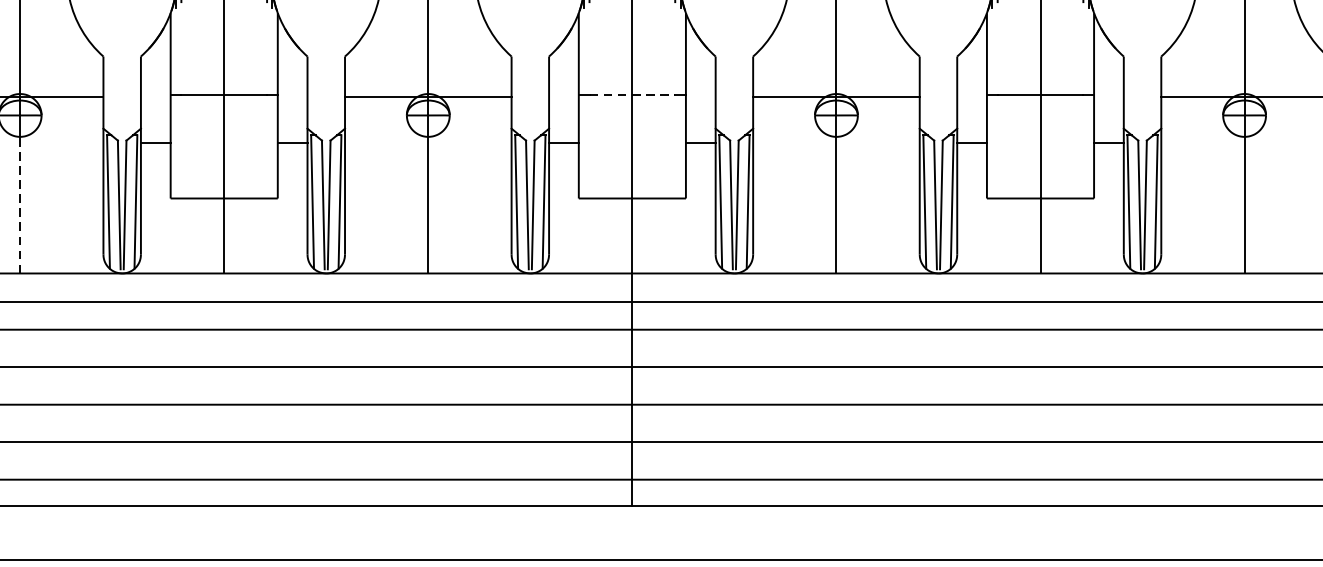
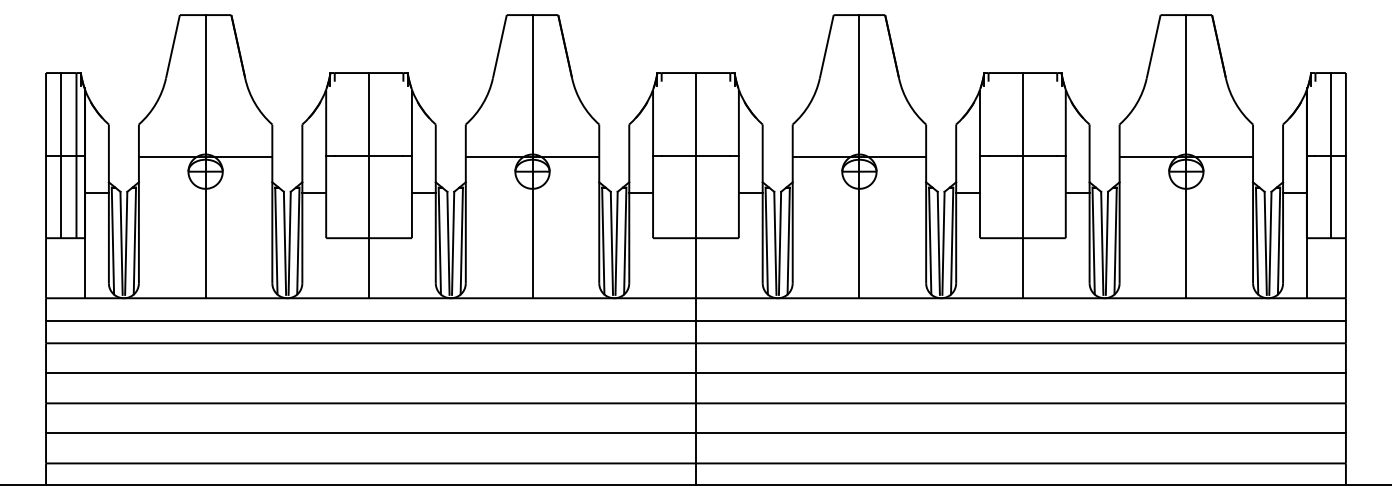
line: (633, 95) -> (696, 155), dashed -> solid
line: (20, 205) -> (205, 243), dashed -> solid

